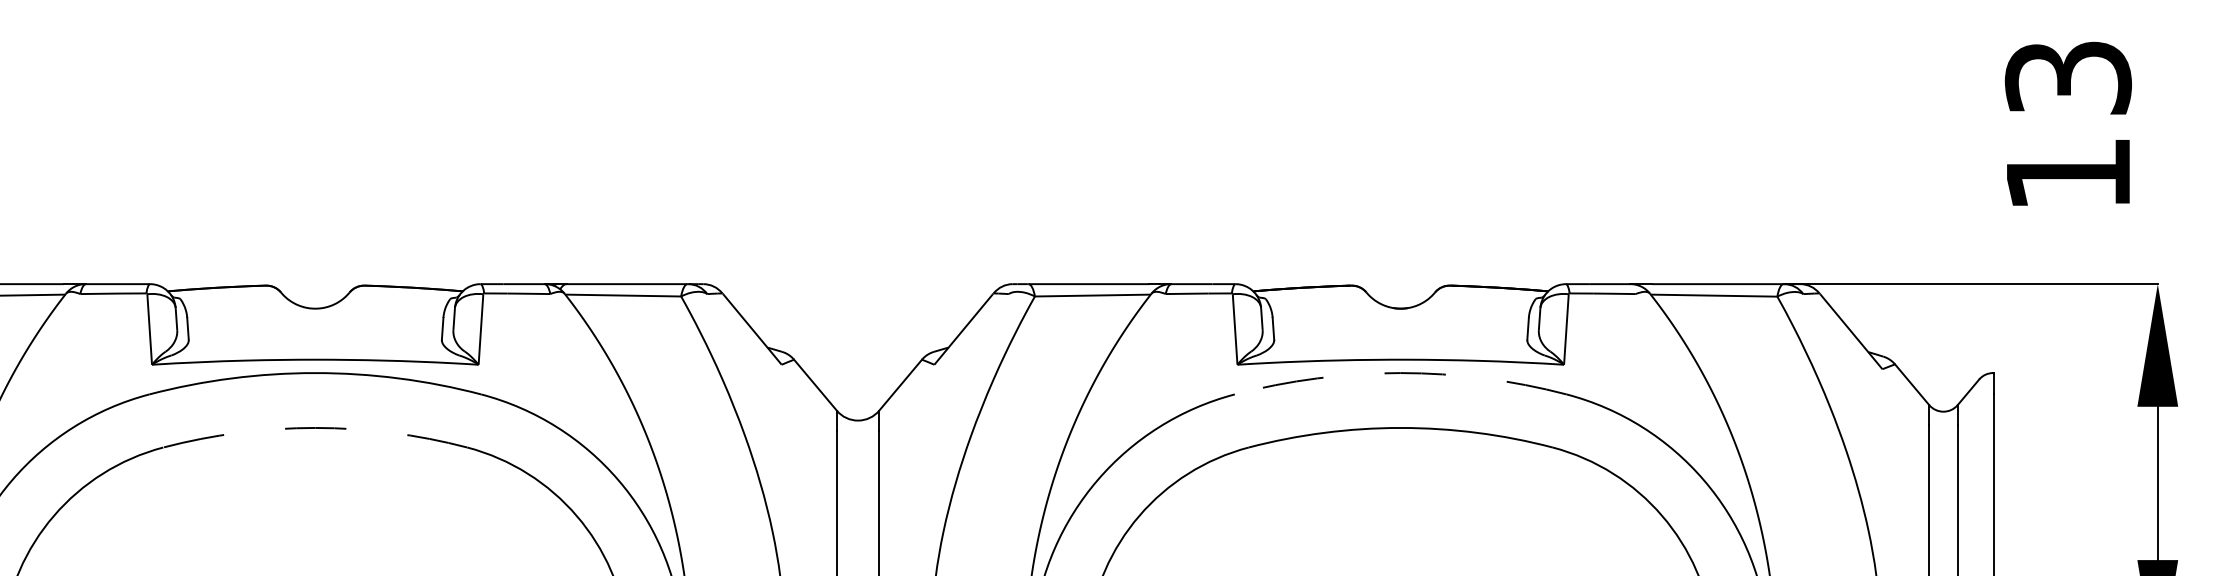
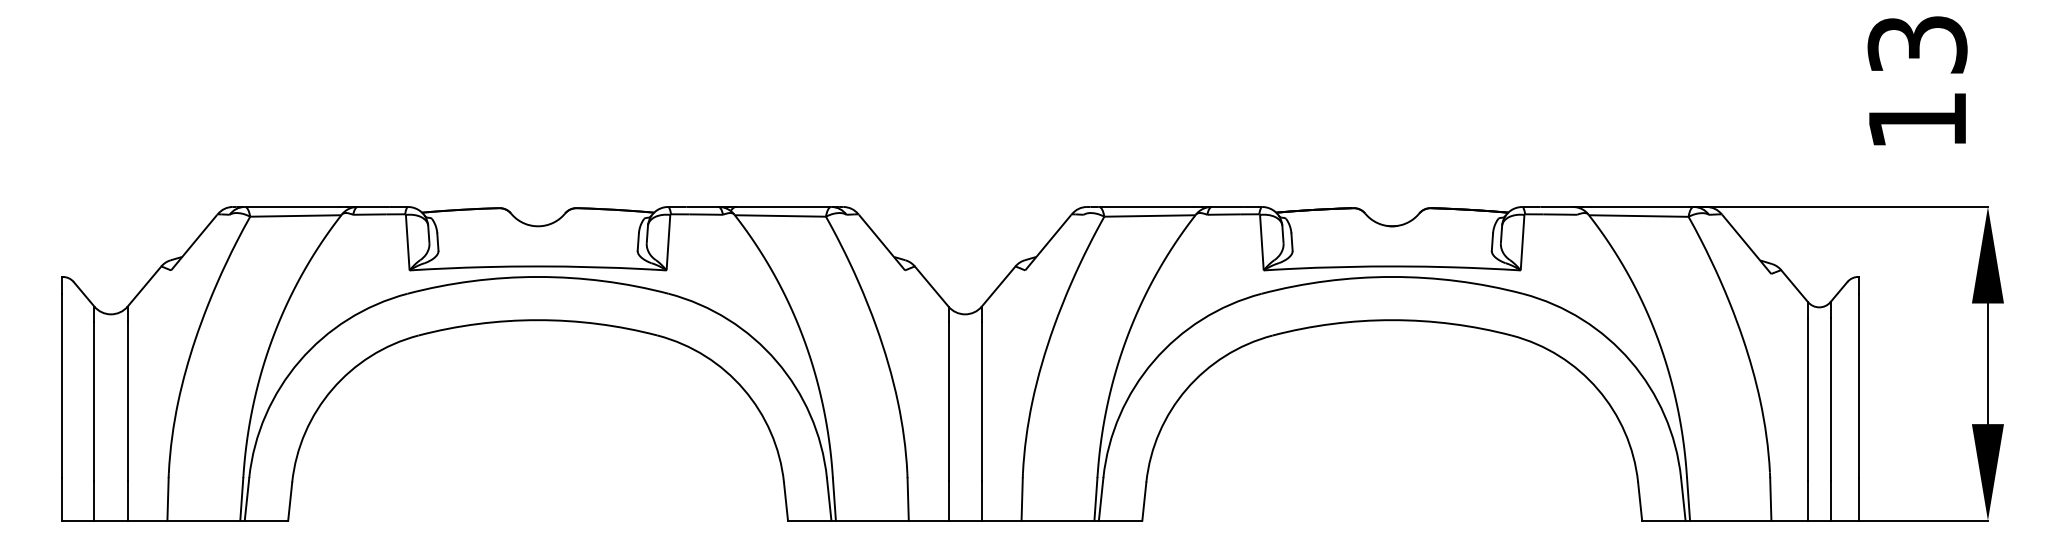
arc: (1401, 372) -> (1392, 276), dashed -> solid
arc: (315, 428) -> (538, 320), dashed -> solid

